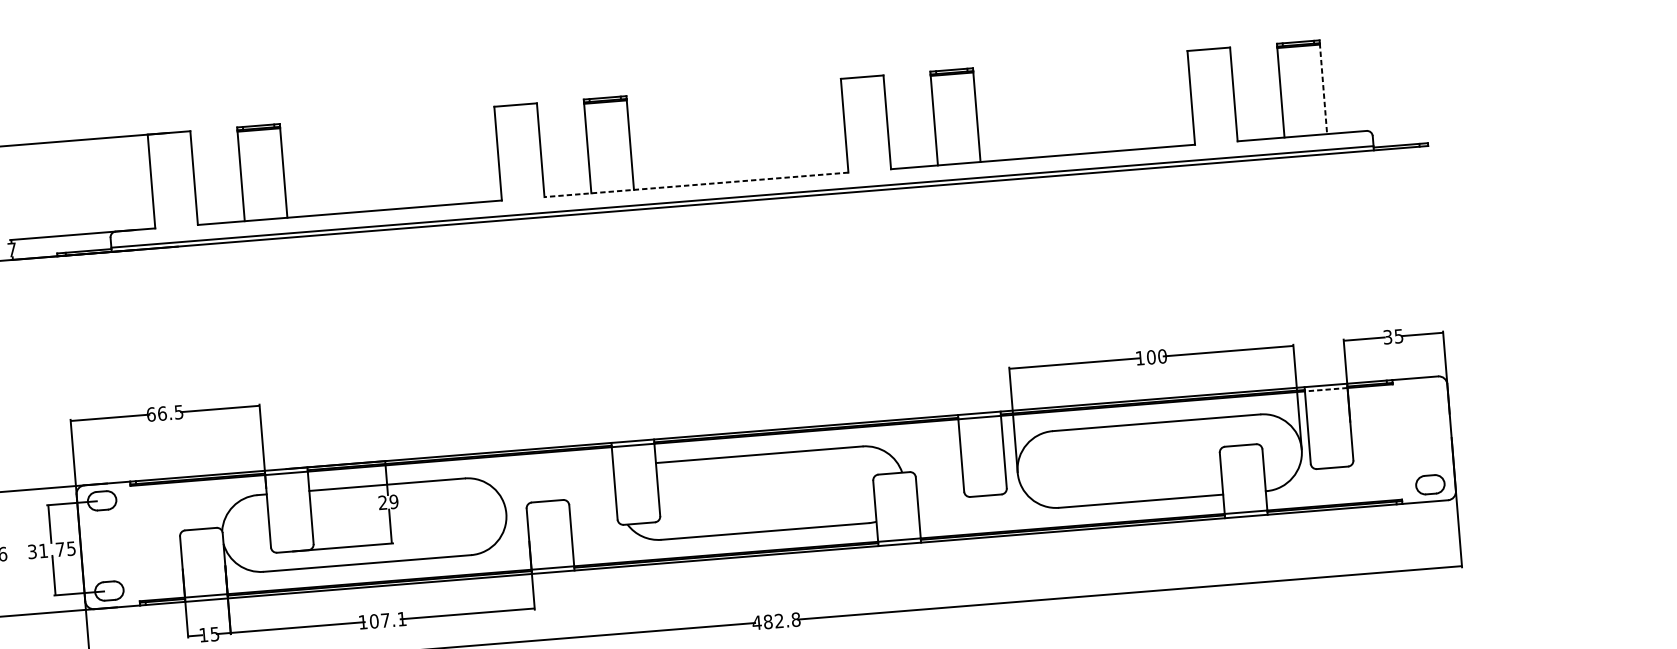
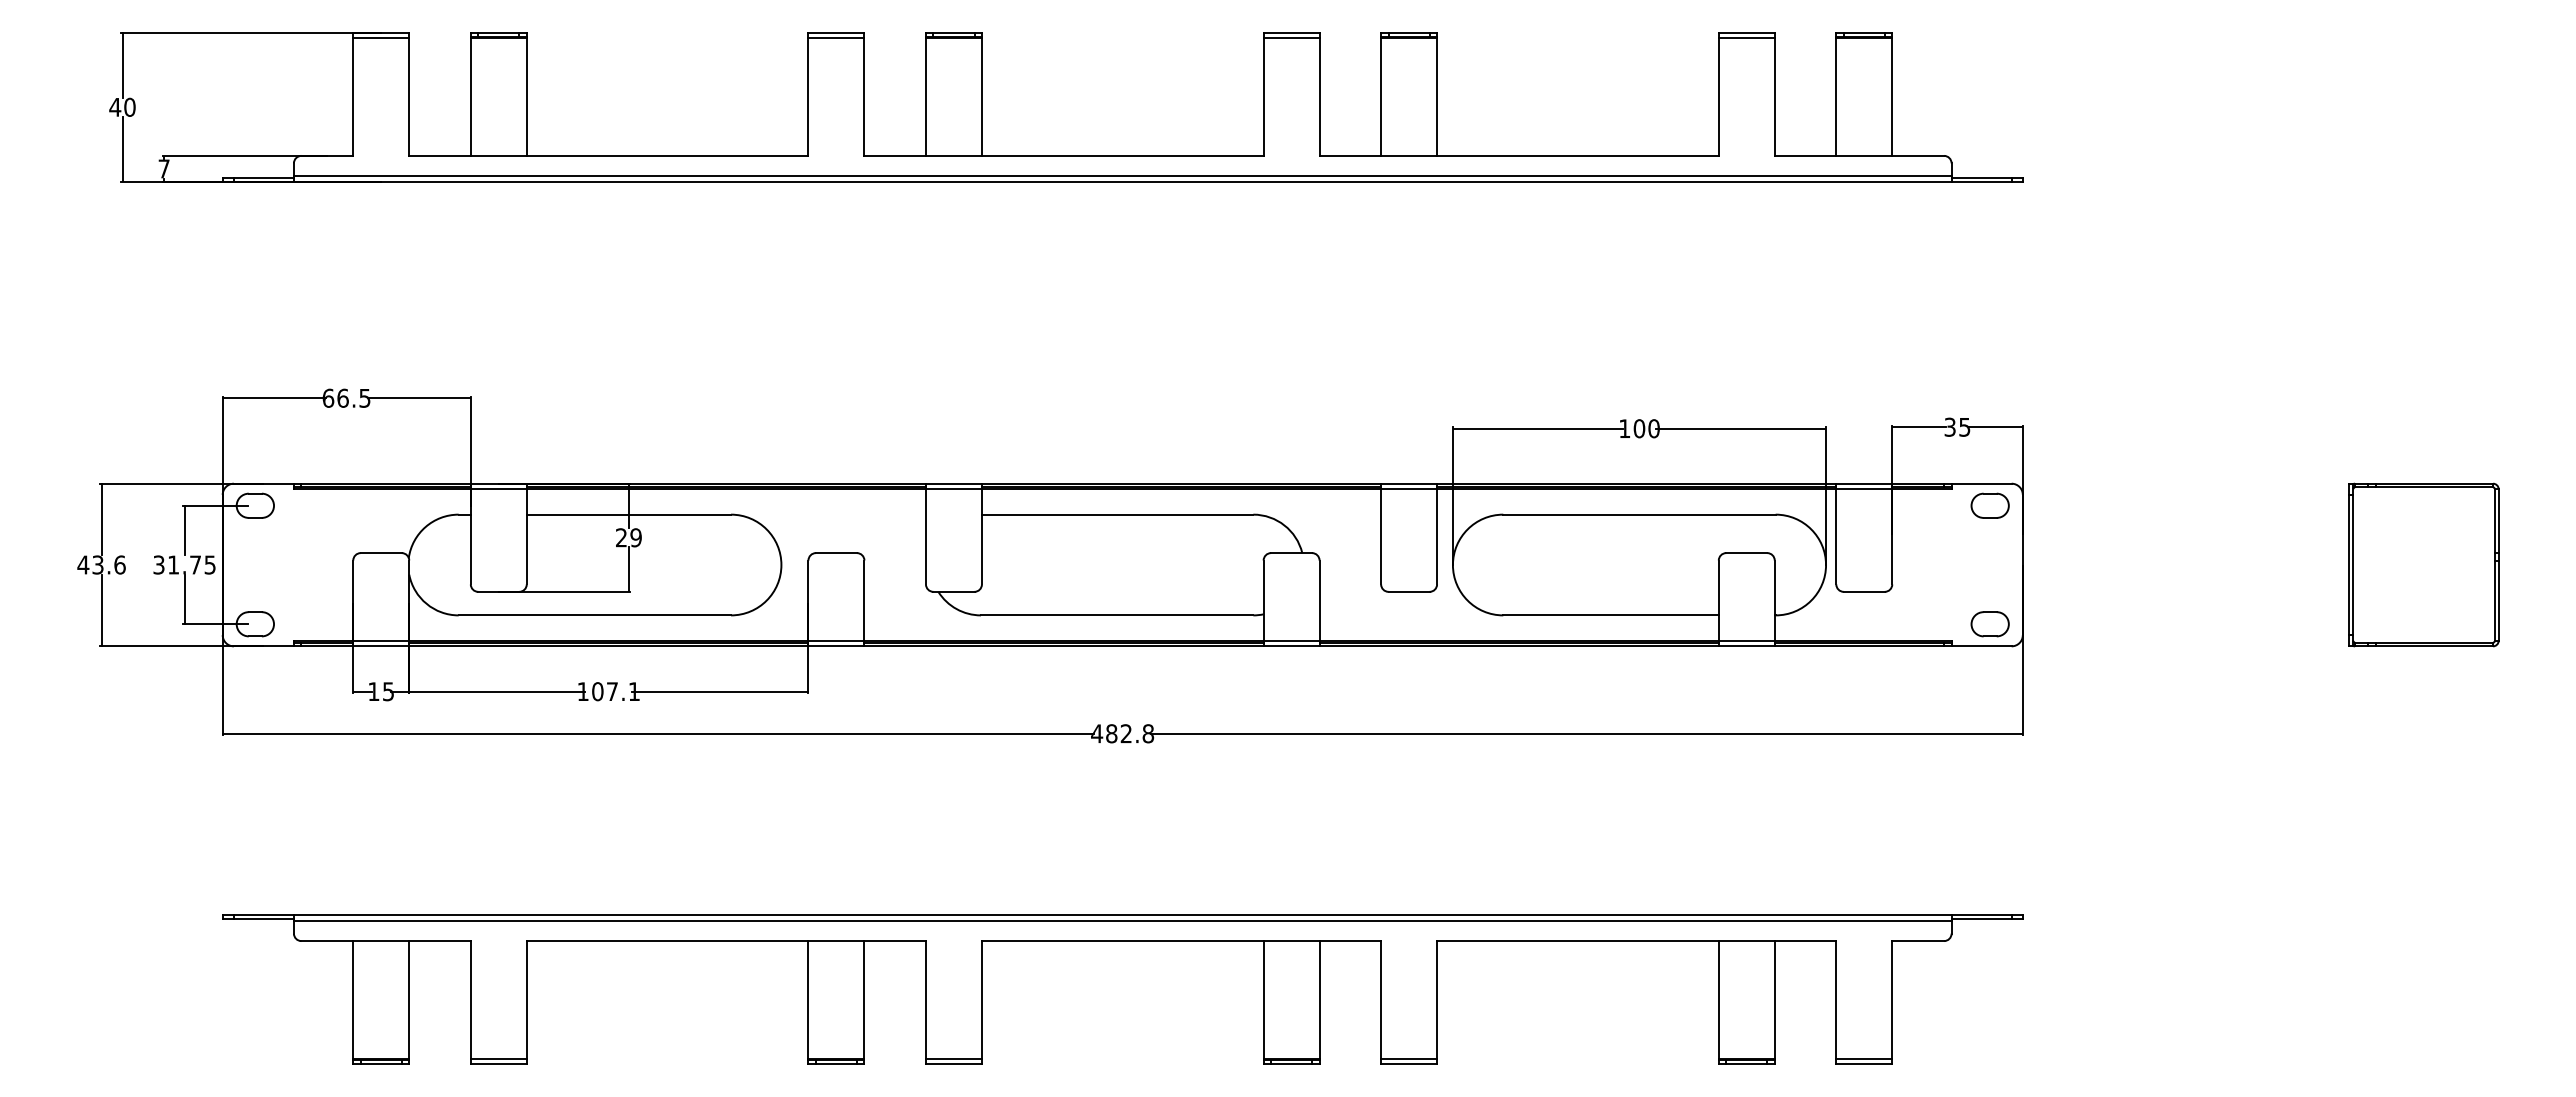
line: (1208, 53) -> (1746, 38), added
line: (862, 81) -> (1291, 38), added
line: (1323, 88) -> (1892, 96), dashed -> solid
line: (516, 109) -> (836, 38), added
line: (169, 137) -> (381, 38), added
line: (696, 184) -> (1064, 155), dashed -> solid
line: (1326, 389) -> (1864, 489), dashed -> solid
part: (1422, 394) -> (1989, 505), added

